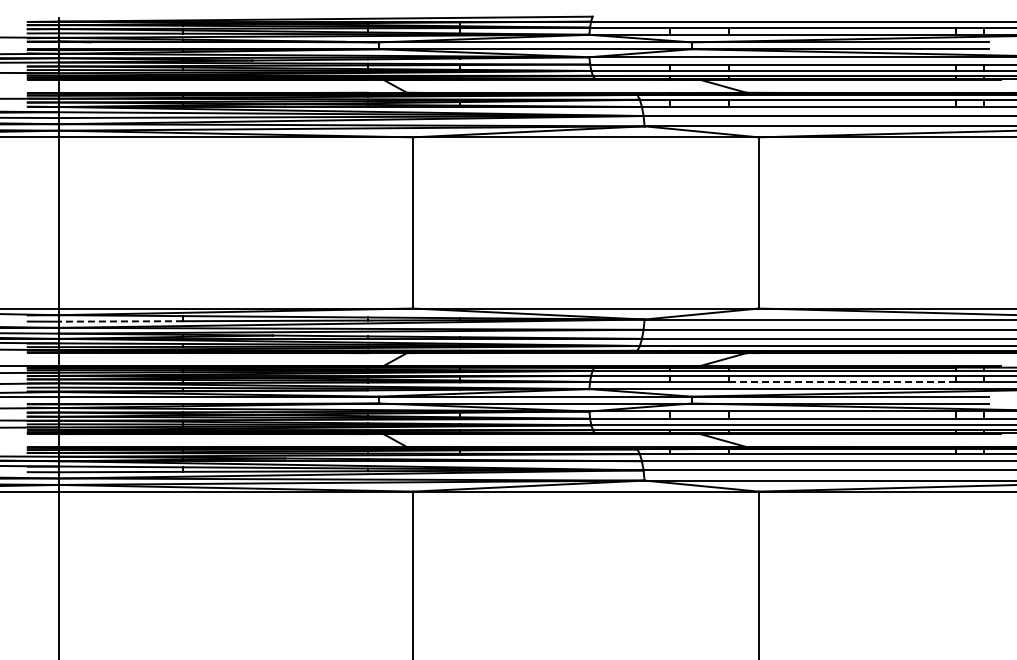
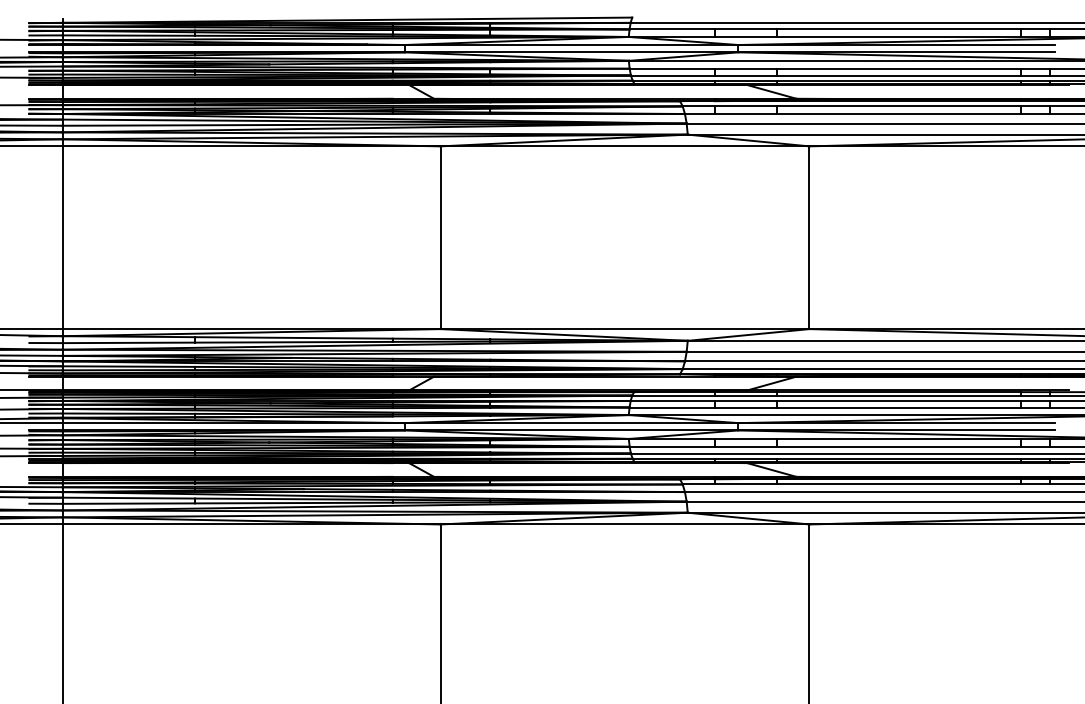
line: (120, 321) -> (128, 342), dashed -> solid
line: (842, 382) -> (898, 408), dashed -> solid

